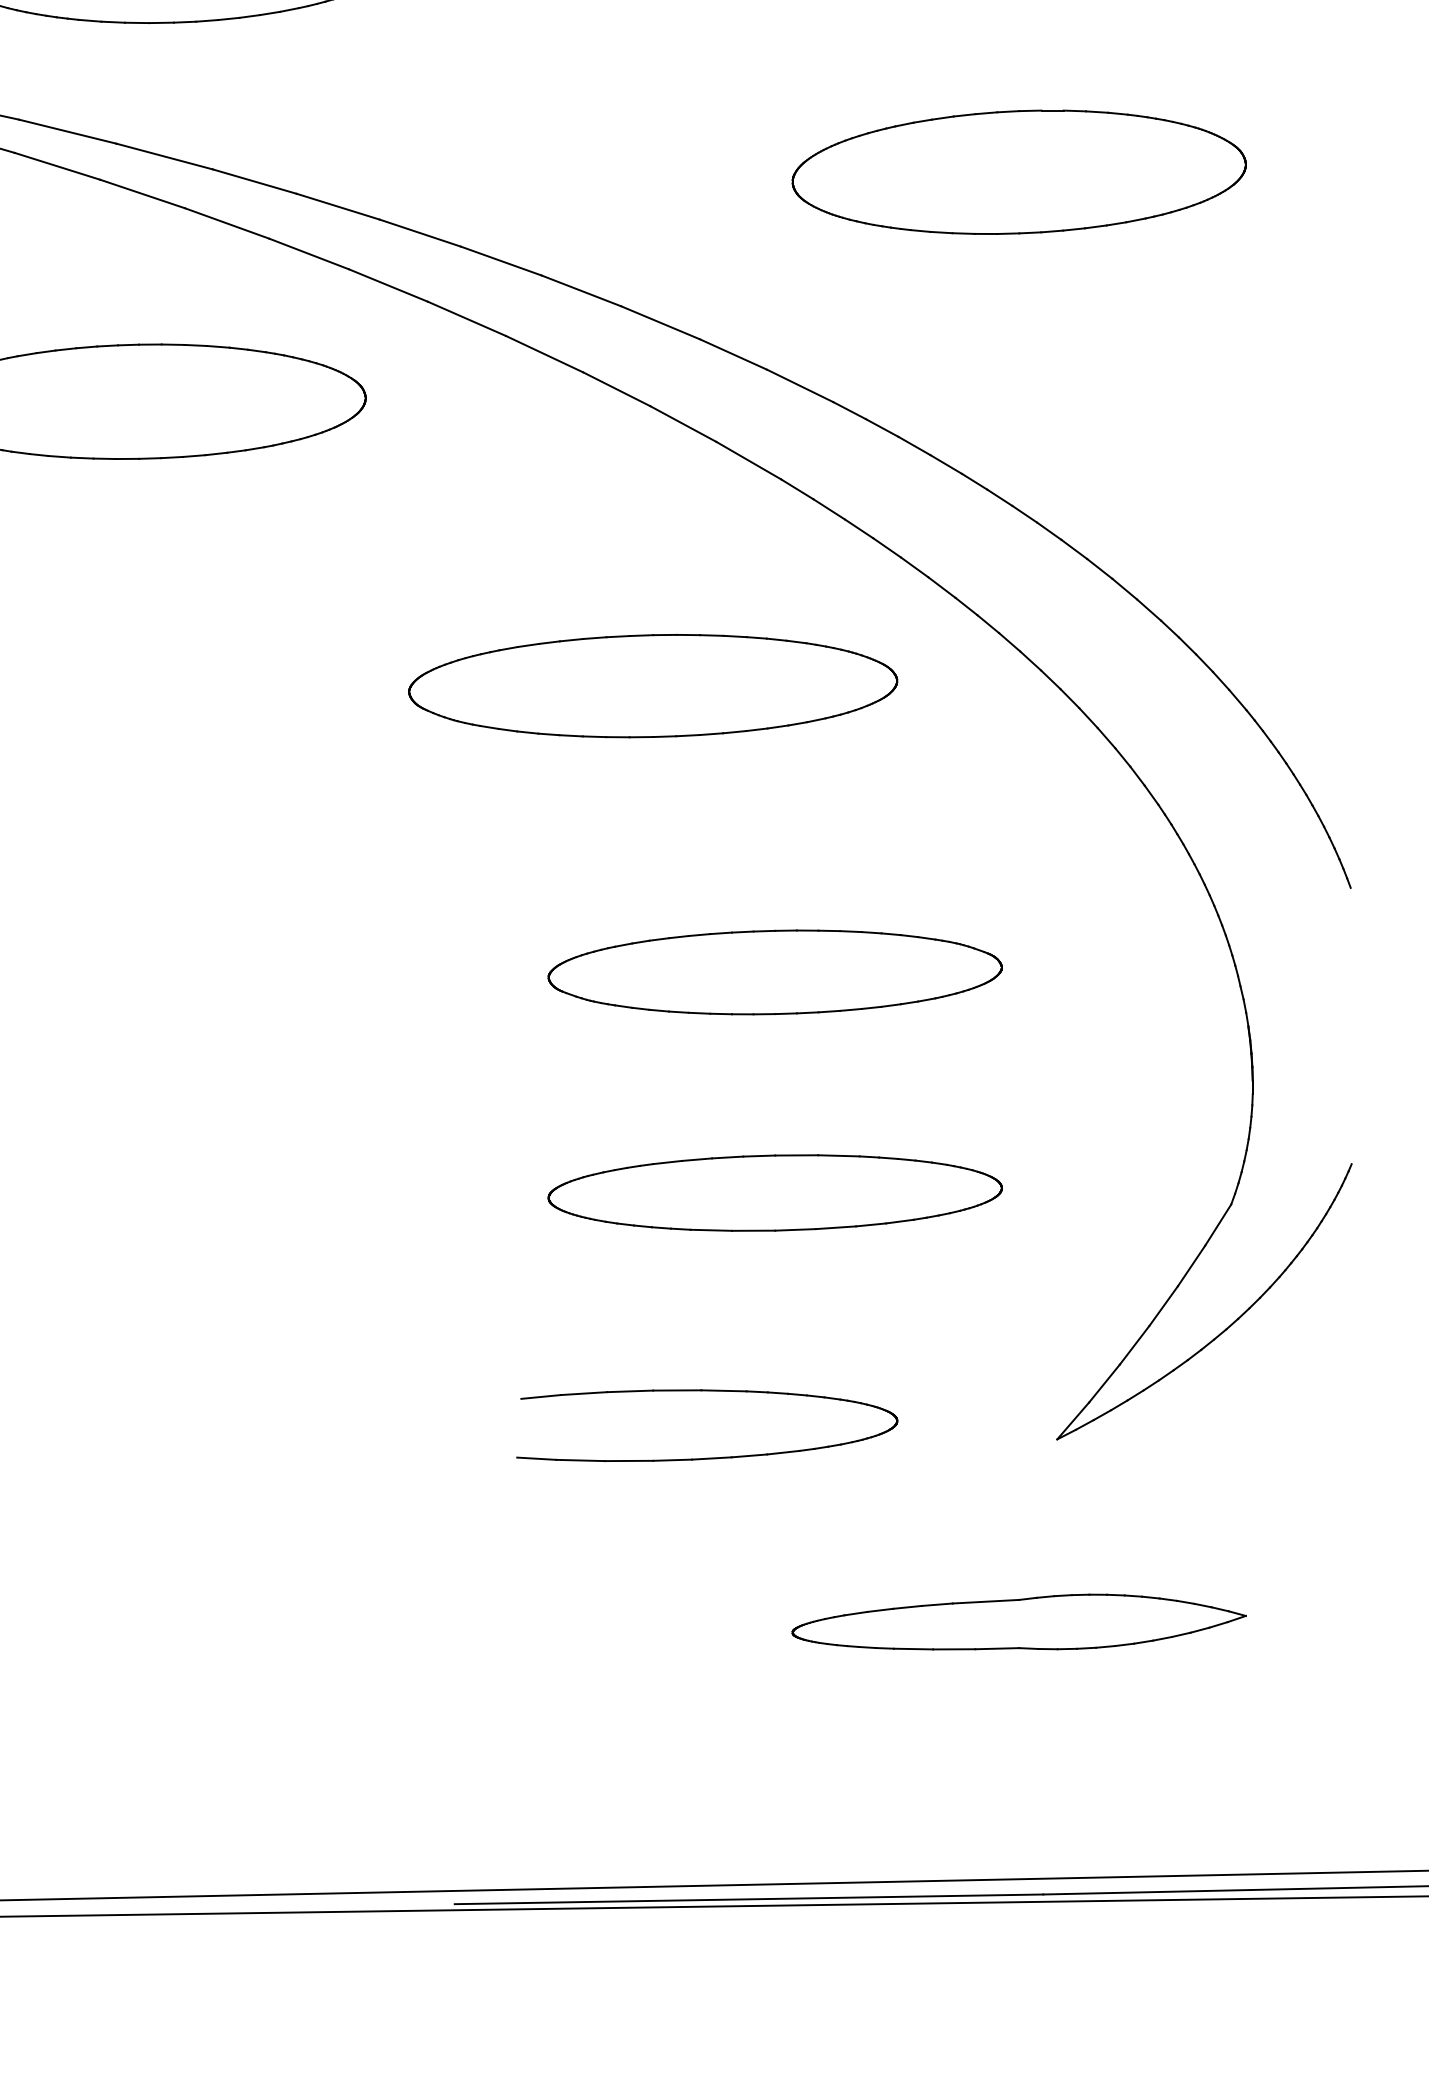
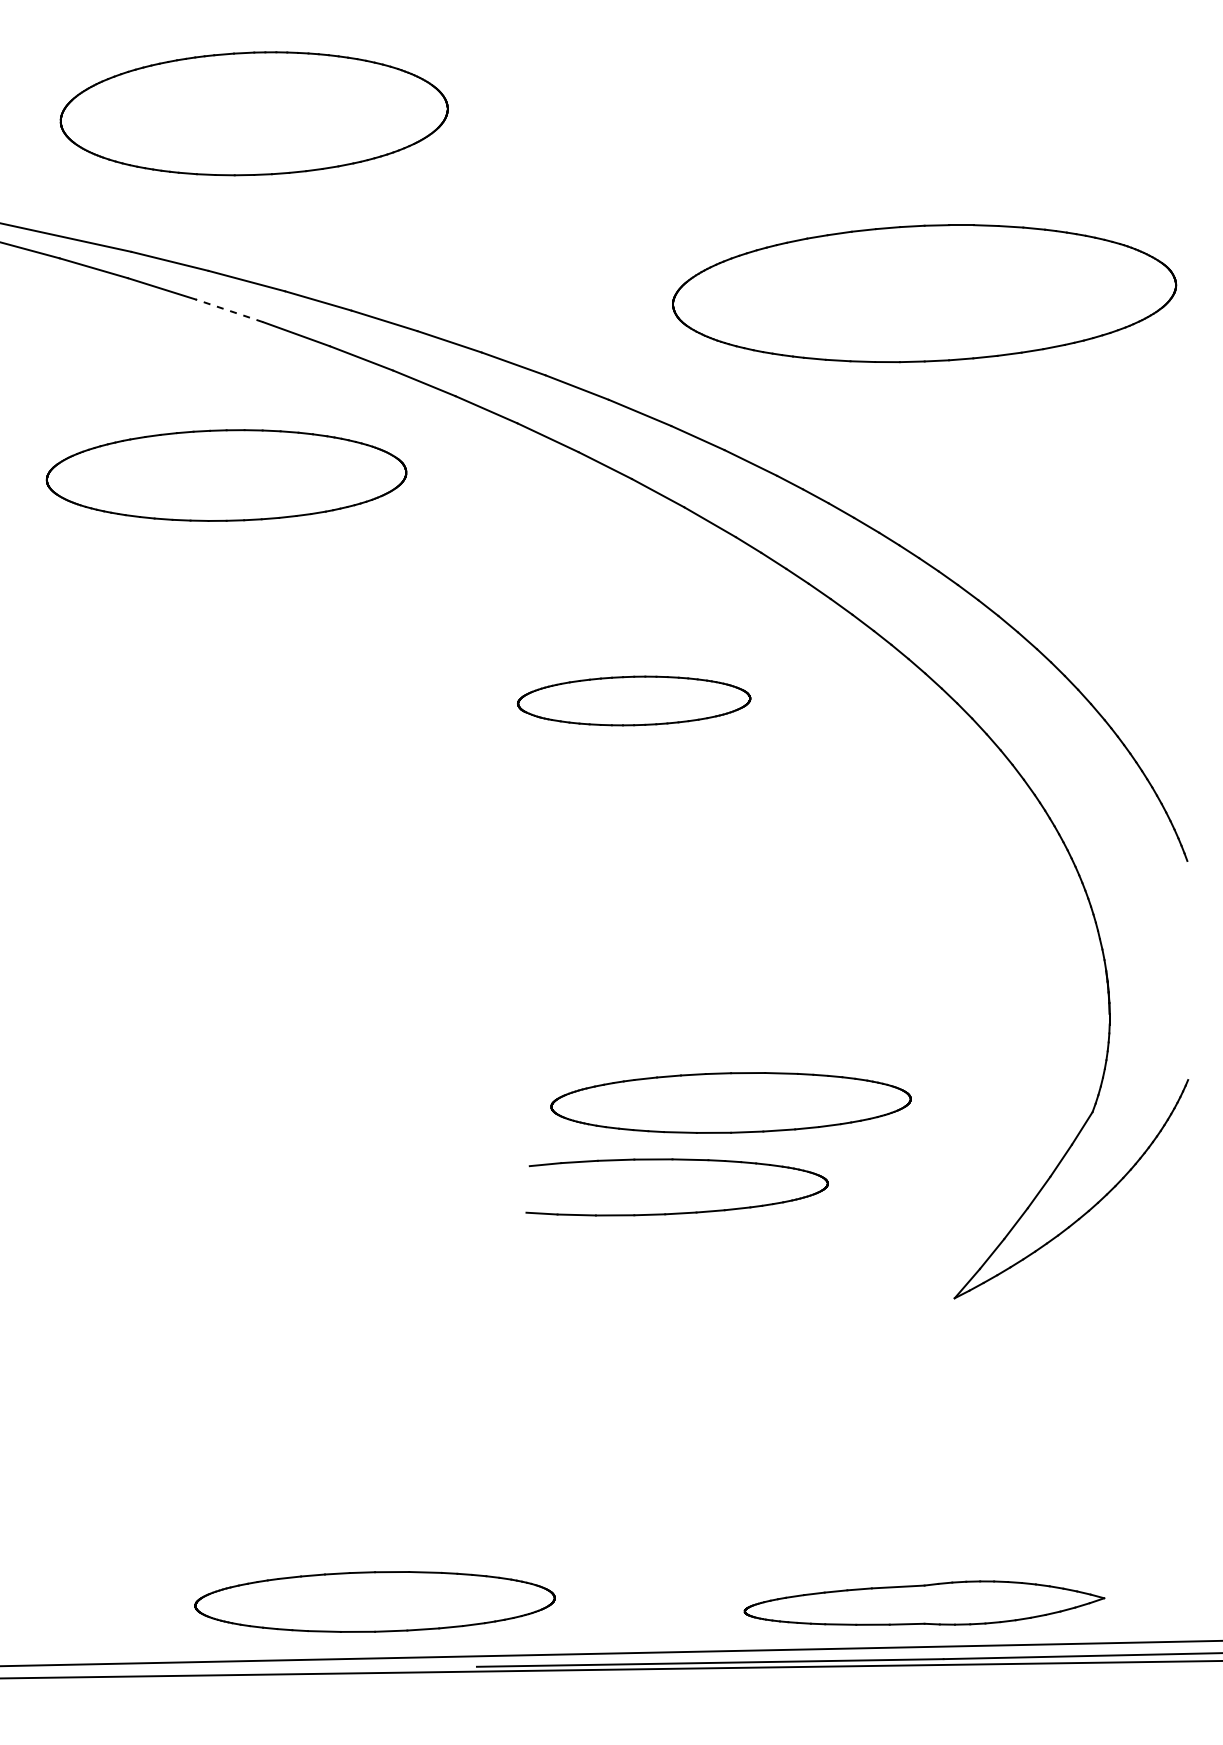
part: (1019, 172) -> (924, 293), size x1.4
line: (142, 193) -> (229, 310), solid -> dashed
part: (652, 685) -> (633, 700), size x0.6
part: (774, 971) -> (730, 927), removed
part: (706, 1457) -> (676, 1212), moved
part: (1019, 1621) -> (924, 1602), moved
part: (325, 1821) -> (374, 1601), added

